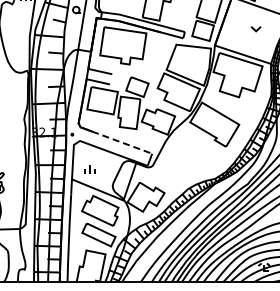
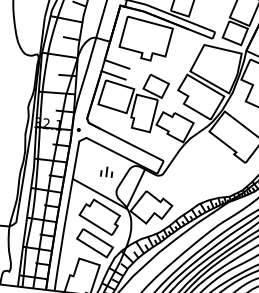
line: (122, 142) -> (132, 145), dashed -> solid
part: (89, 169) -> (106, 171), moved

